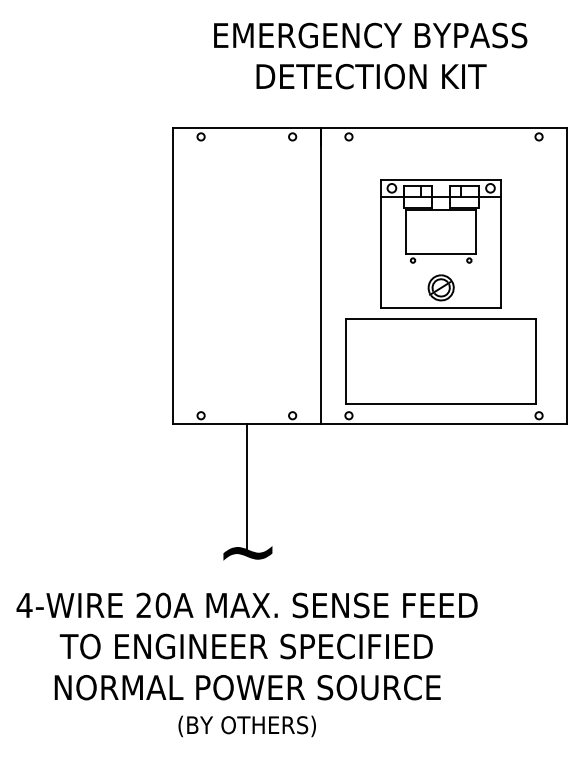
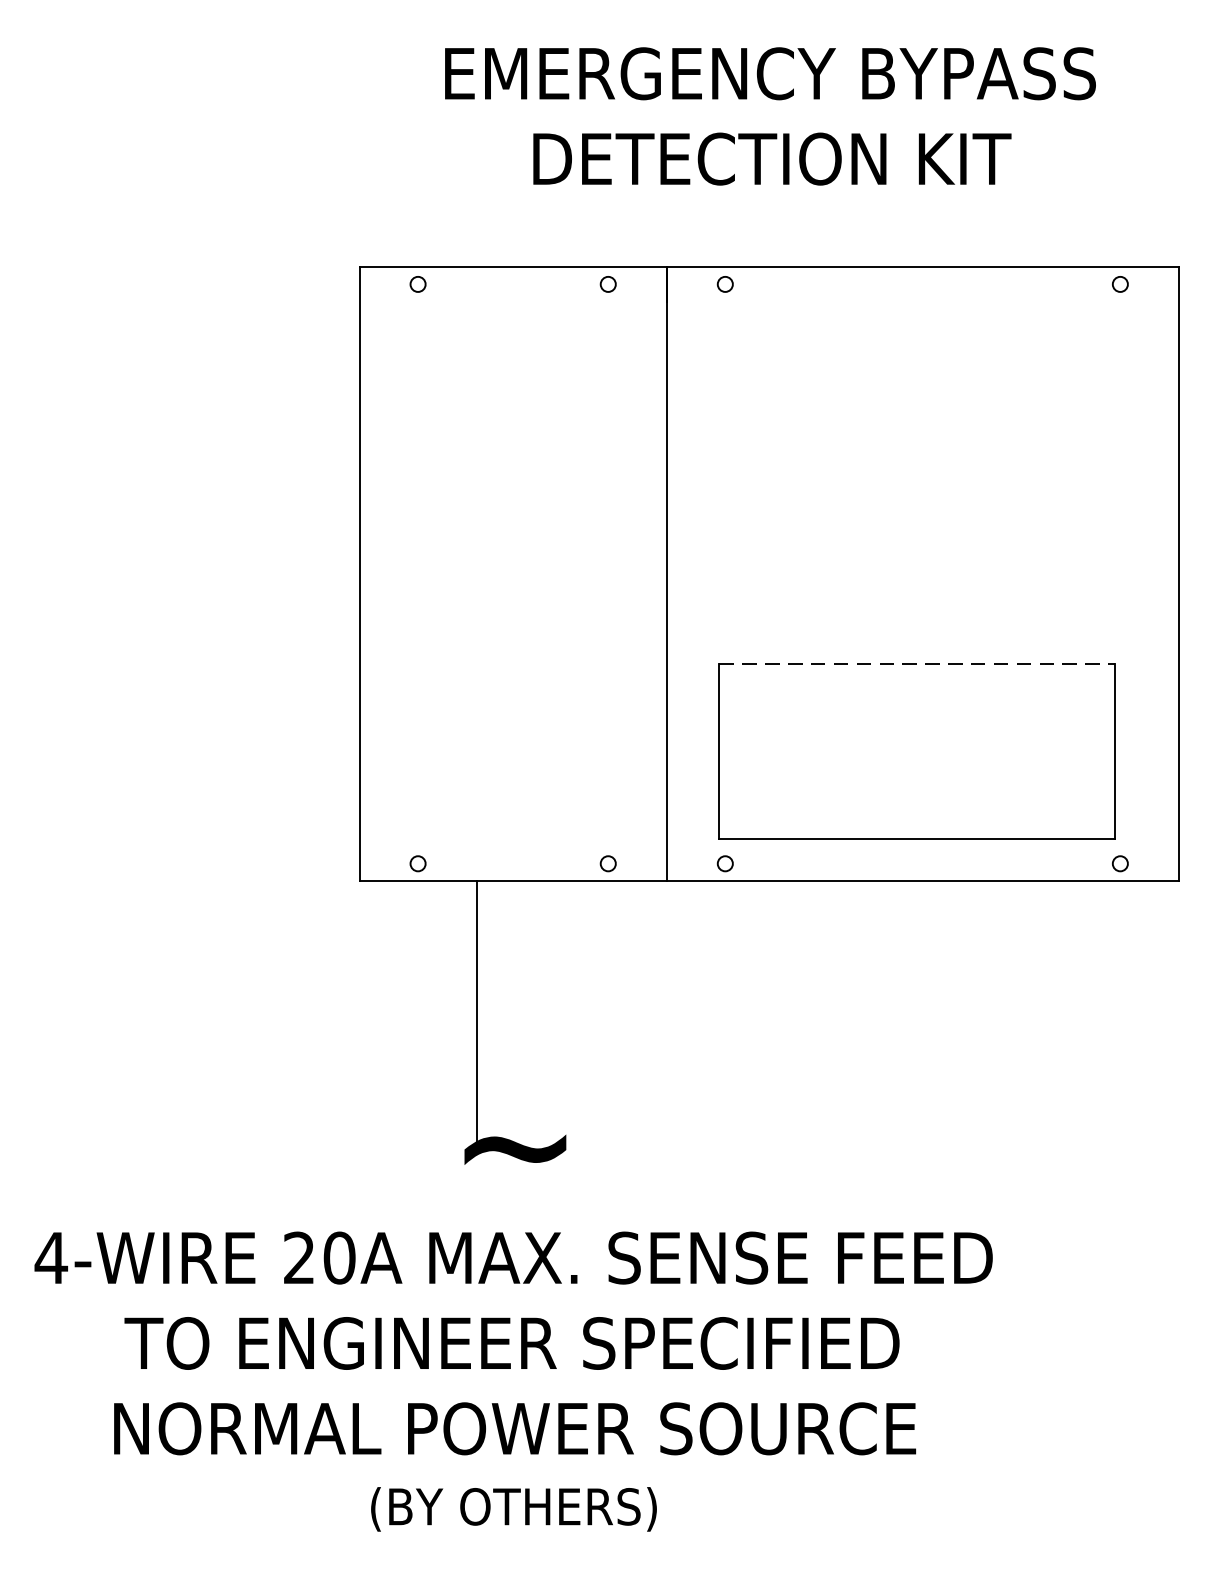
part: (440, 243) -> (915, 505), removed
line: (441, 319) -> (917, 663), solid -> dashed
line: (247, 487) -> (477, 1012), moved

